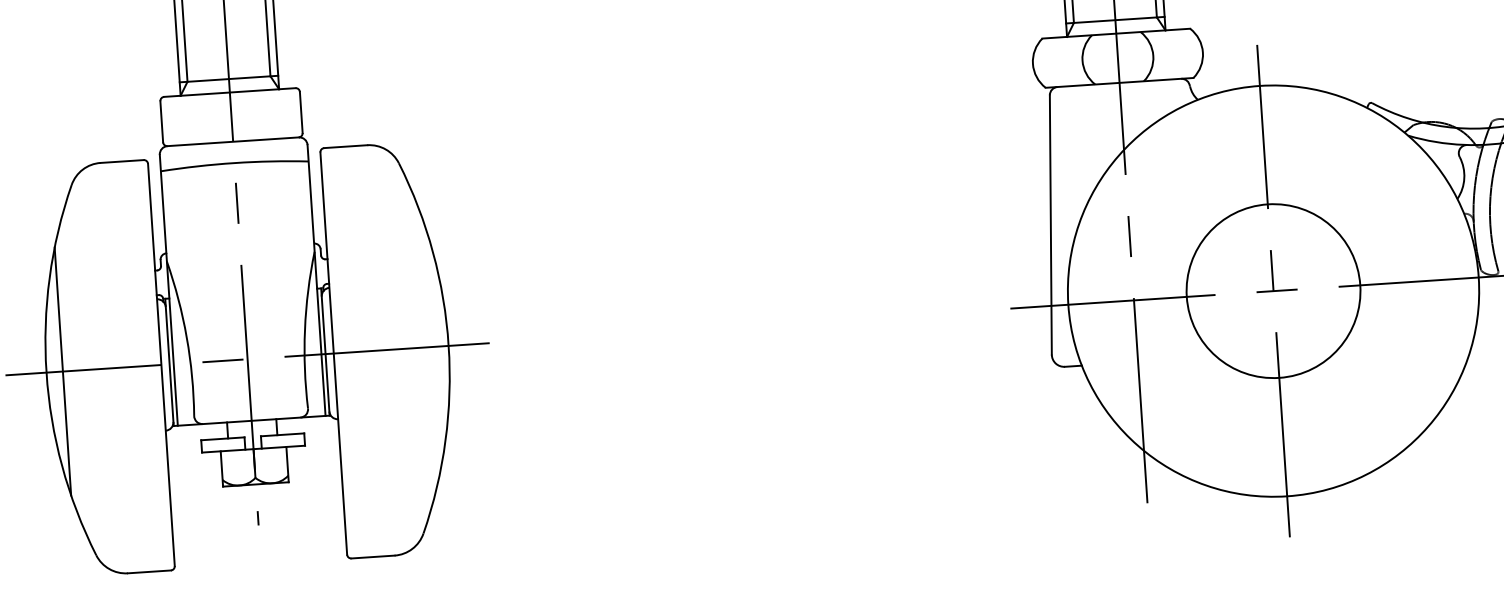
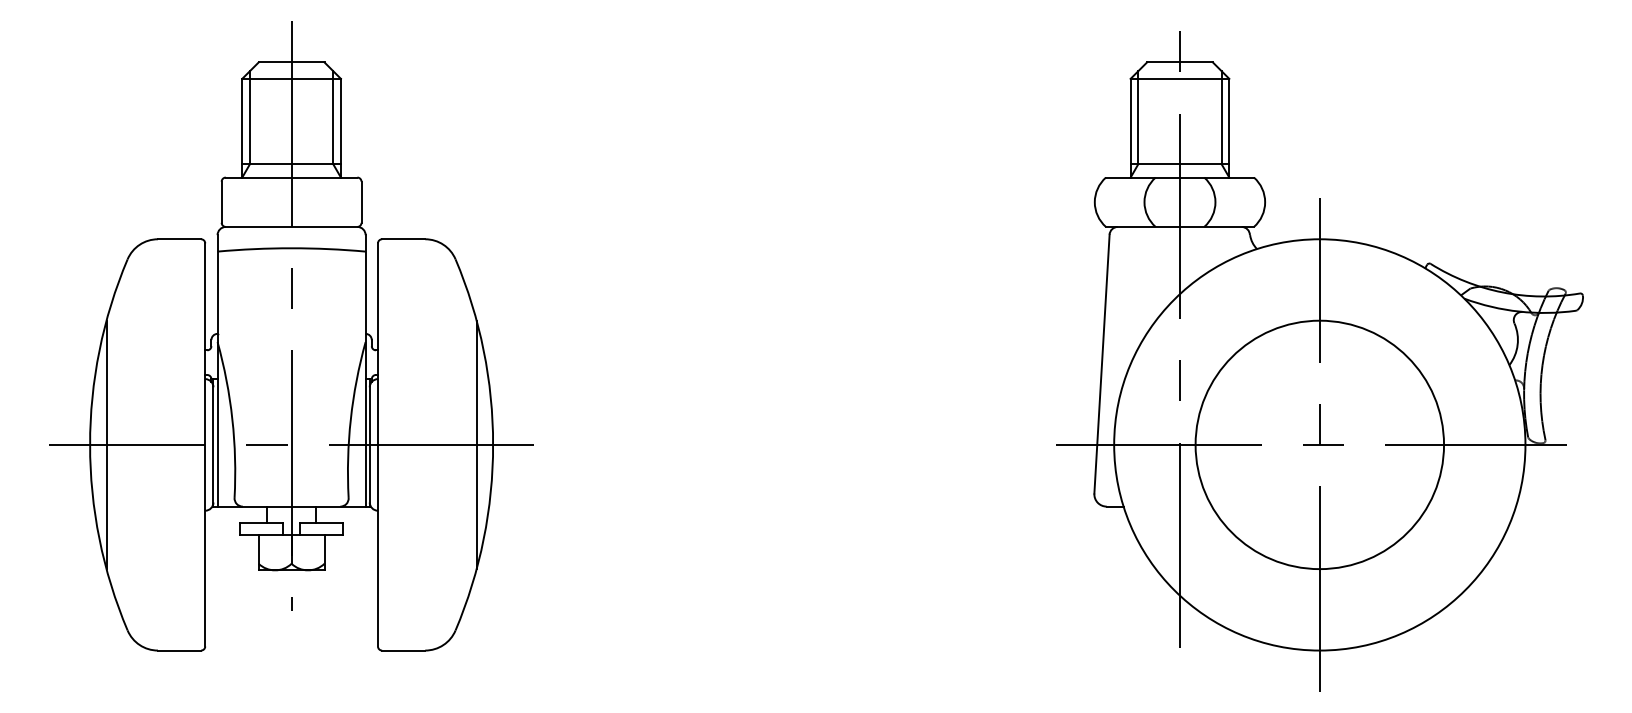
circle: (1273, 290) -> (1319, 444), size x1.43
line: (432, 346) -> (476, 444), added

